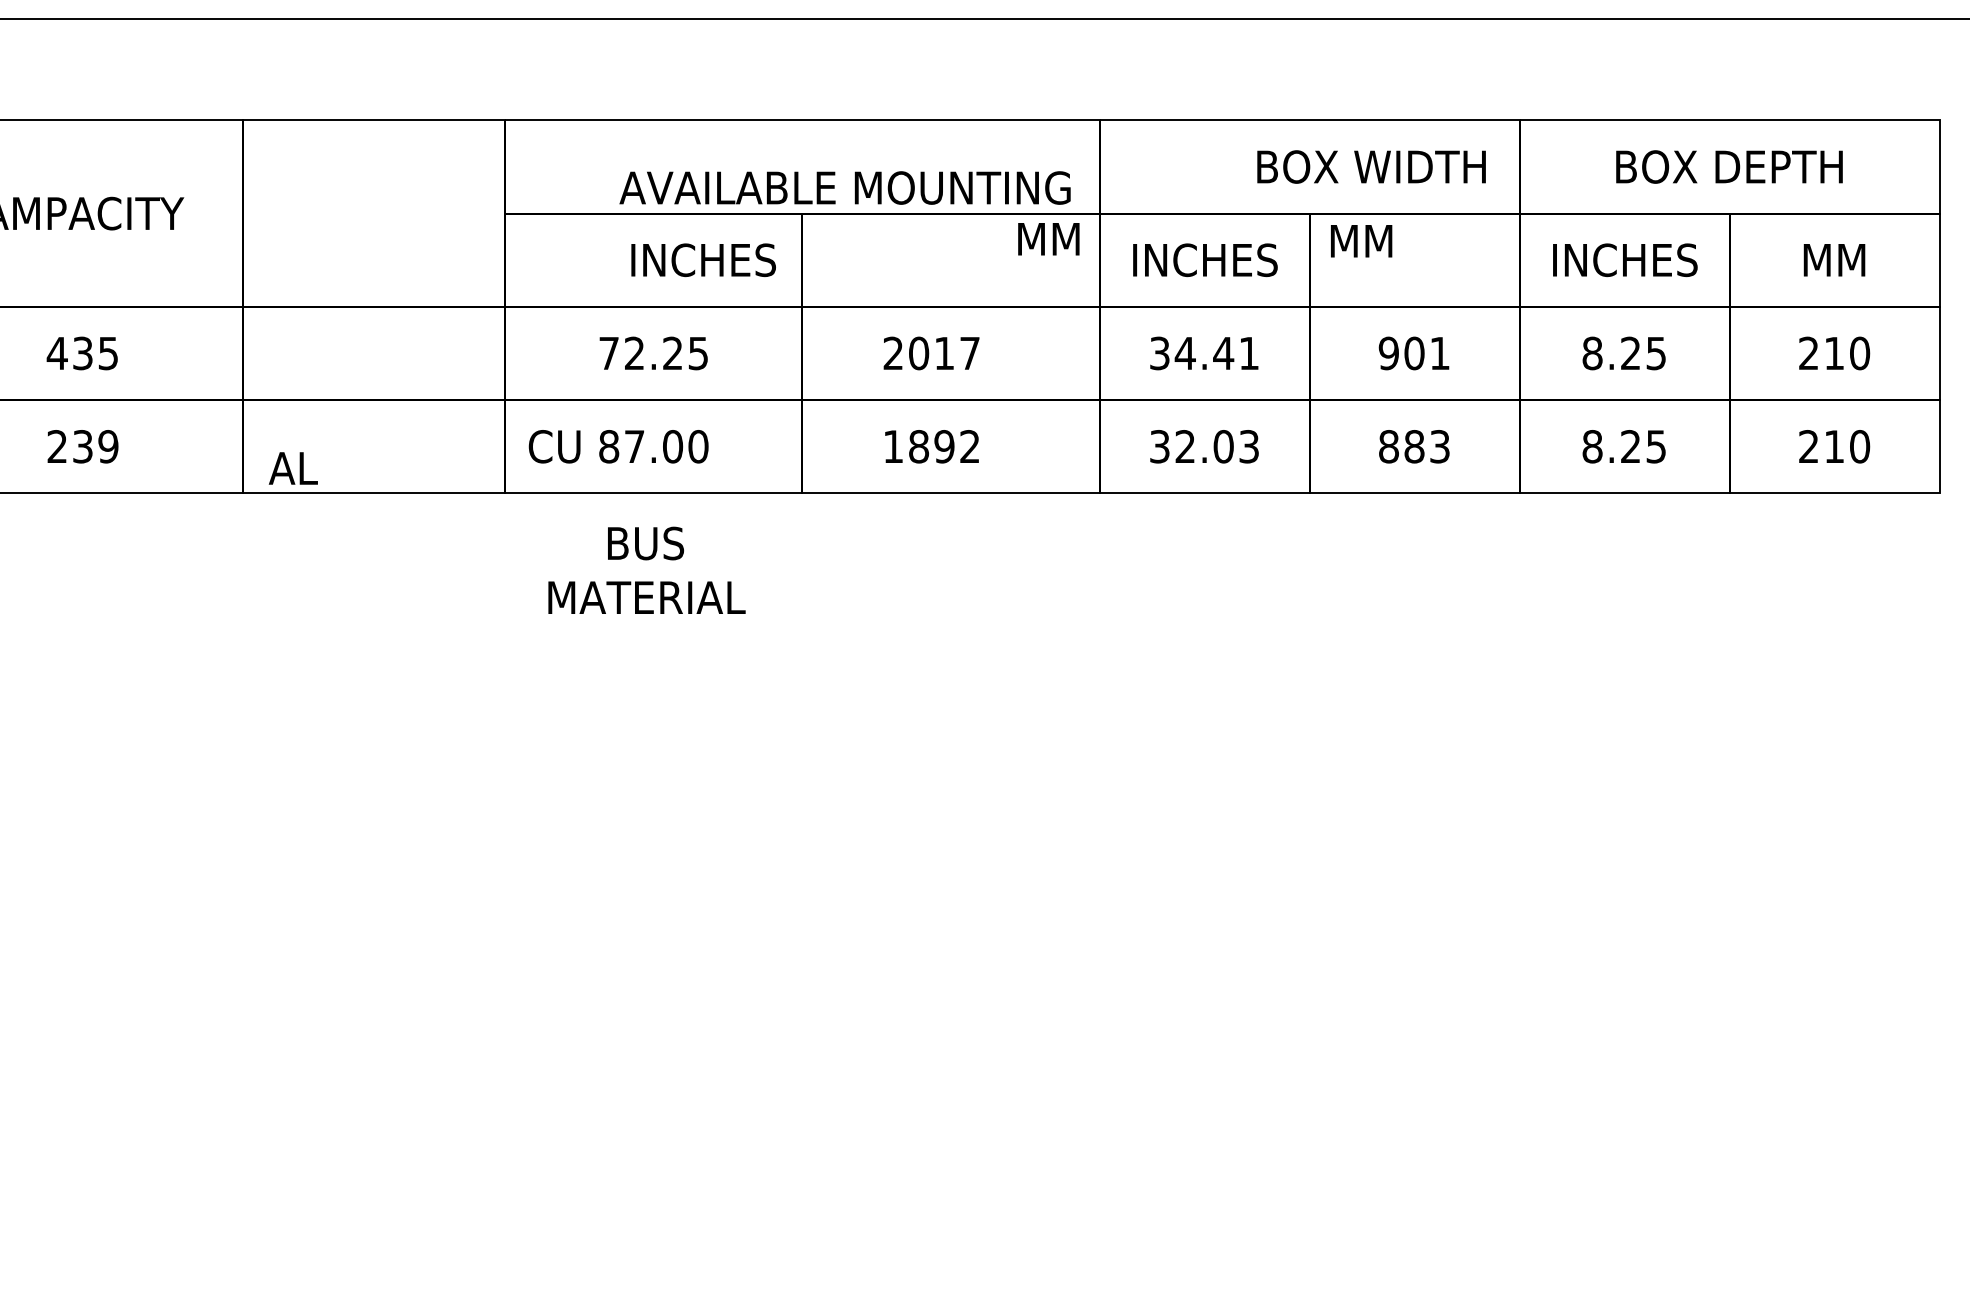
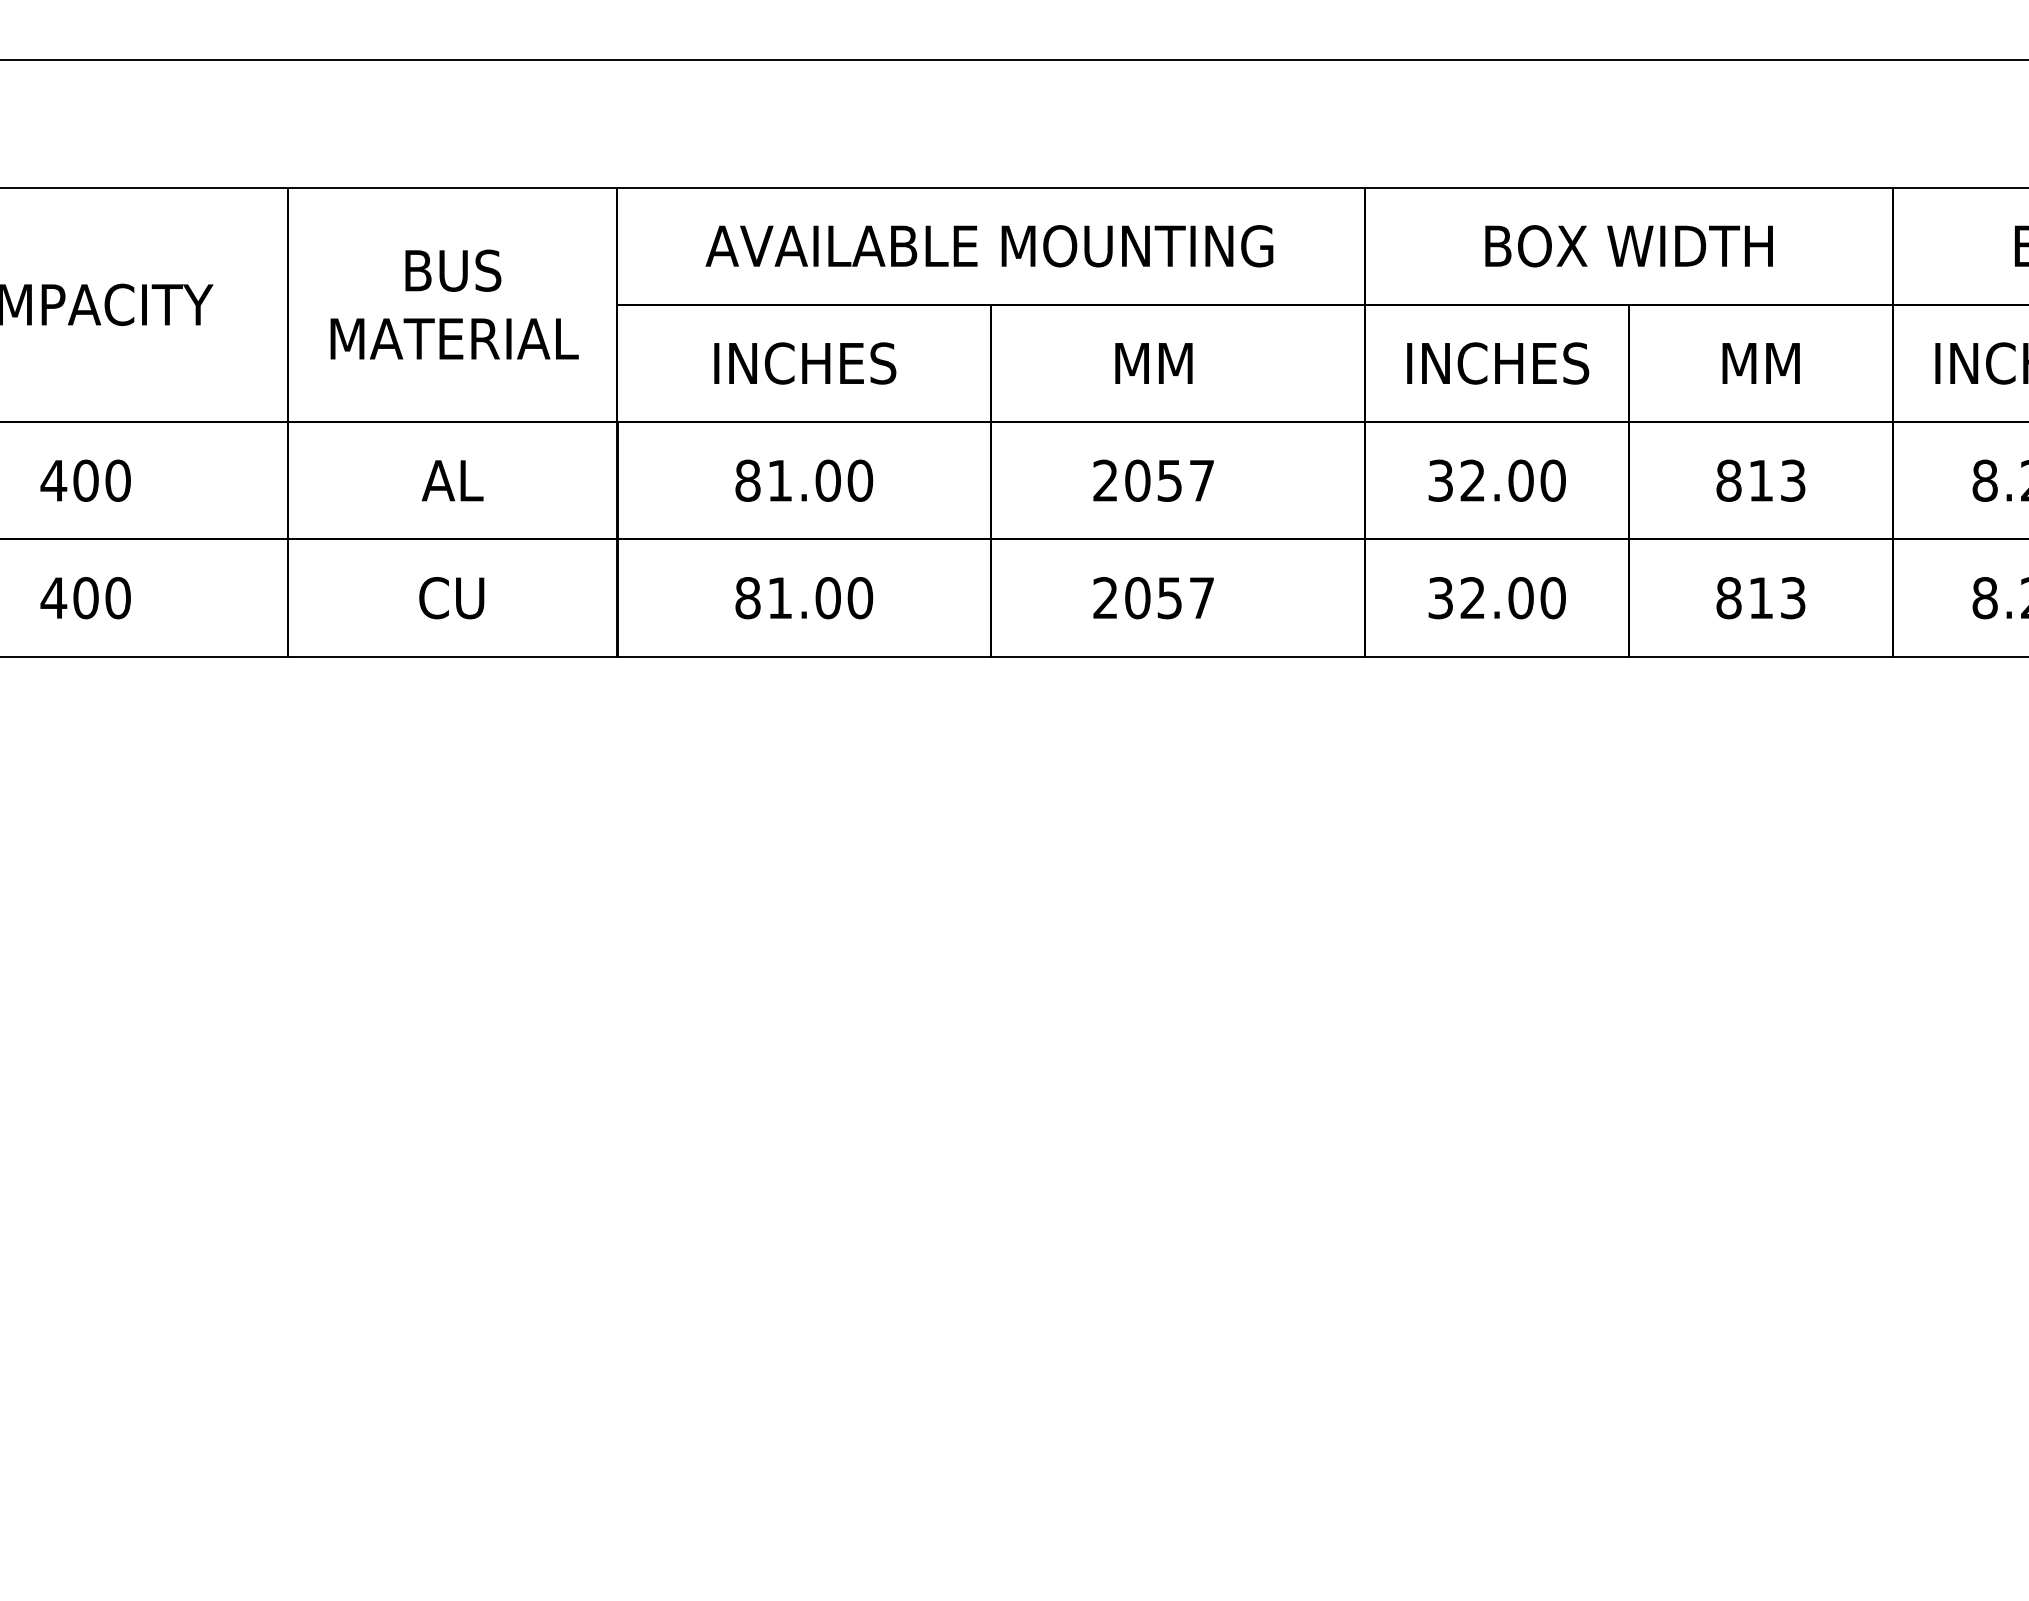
text: (1371, 166) -> (1629, 245), moved
text: (844, 187) -> (988, 245), moved
text: (1048, 239) -> (1153, 363), moved
text: (1361, 241) -> (1761, 363), moved
text: (703, 260) -> (805, 363), moved
text: (95, 353) -> (101, 480), 435 -> 400
text: (653, 353) -> (803, 480), 72.25 -> 81.00
text: (944, 353) -> (1169, 480), 2017 -> 2057
text: (1216, 353) -> (1512, 480), 34.41 -> 32.00
text: (1413, 353) -> (1759, 480), 901 -> 813
text: (82, 446) -> (85, 597), 239 -> 400
text: (554, 446) -> (451, 597), moved
text: (634, 446) -> (779, 597), 87.00 -> 81.00
text: (931, 446) -> (1153, 597), 1892 -> 2057
text: (1249, 446) -> (1553, 597), 32.03 -> 32.00
text: (1414, 446) -> (1761, 597), 883 -> 813
text: (292, 468) -> (451, 480), moved
text: (646, 569) -> (454, 303), moved

